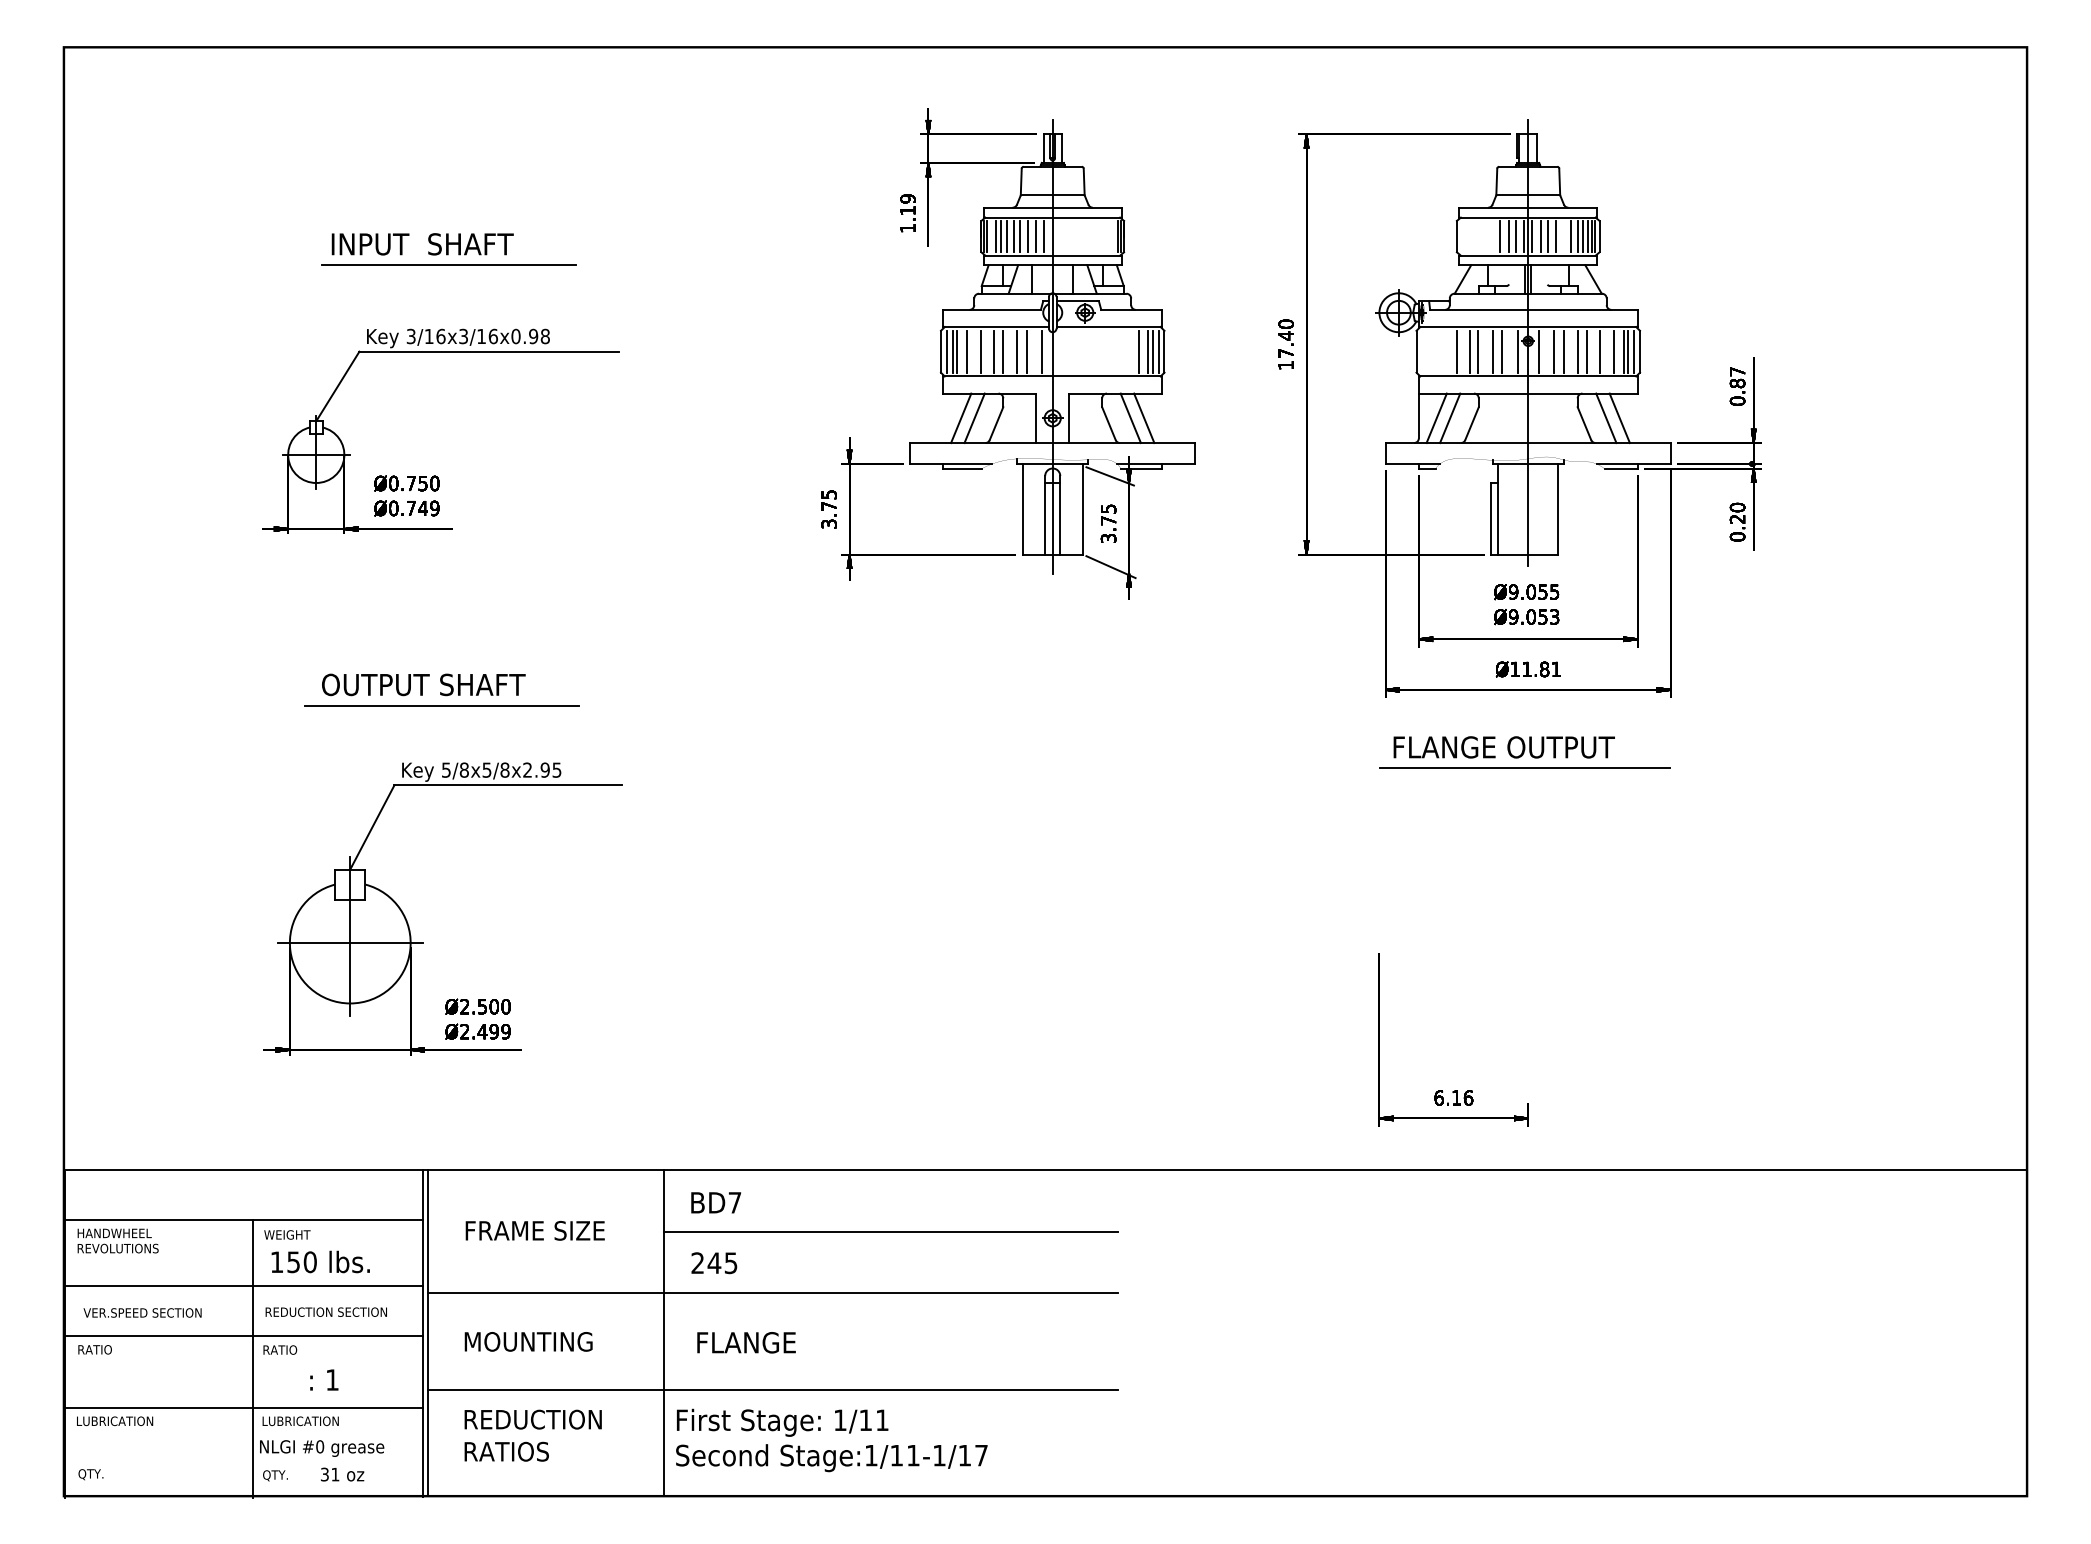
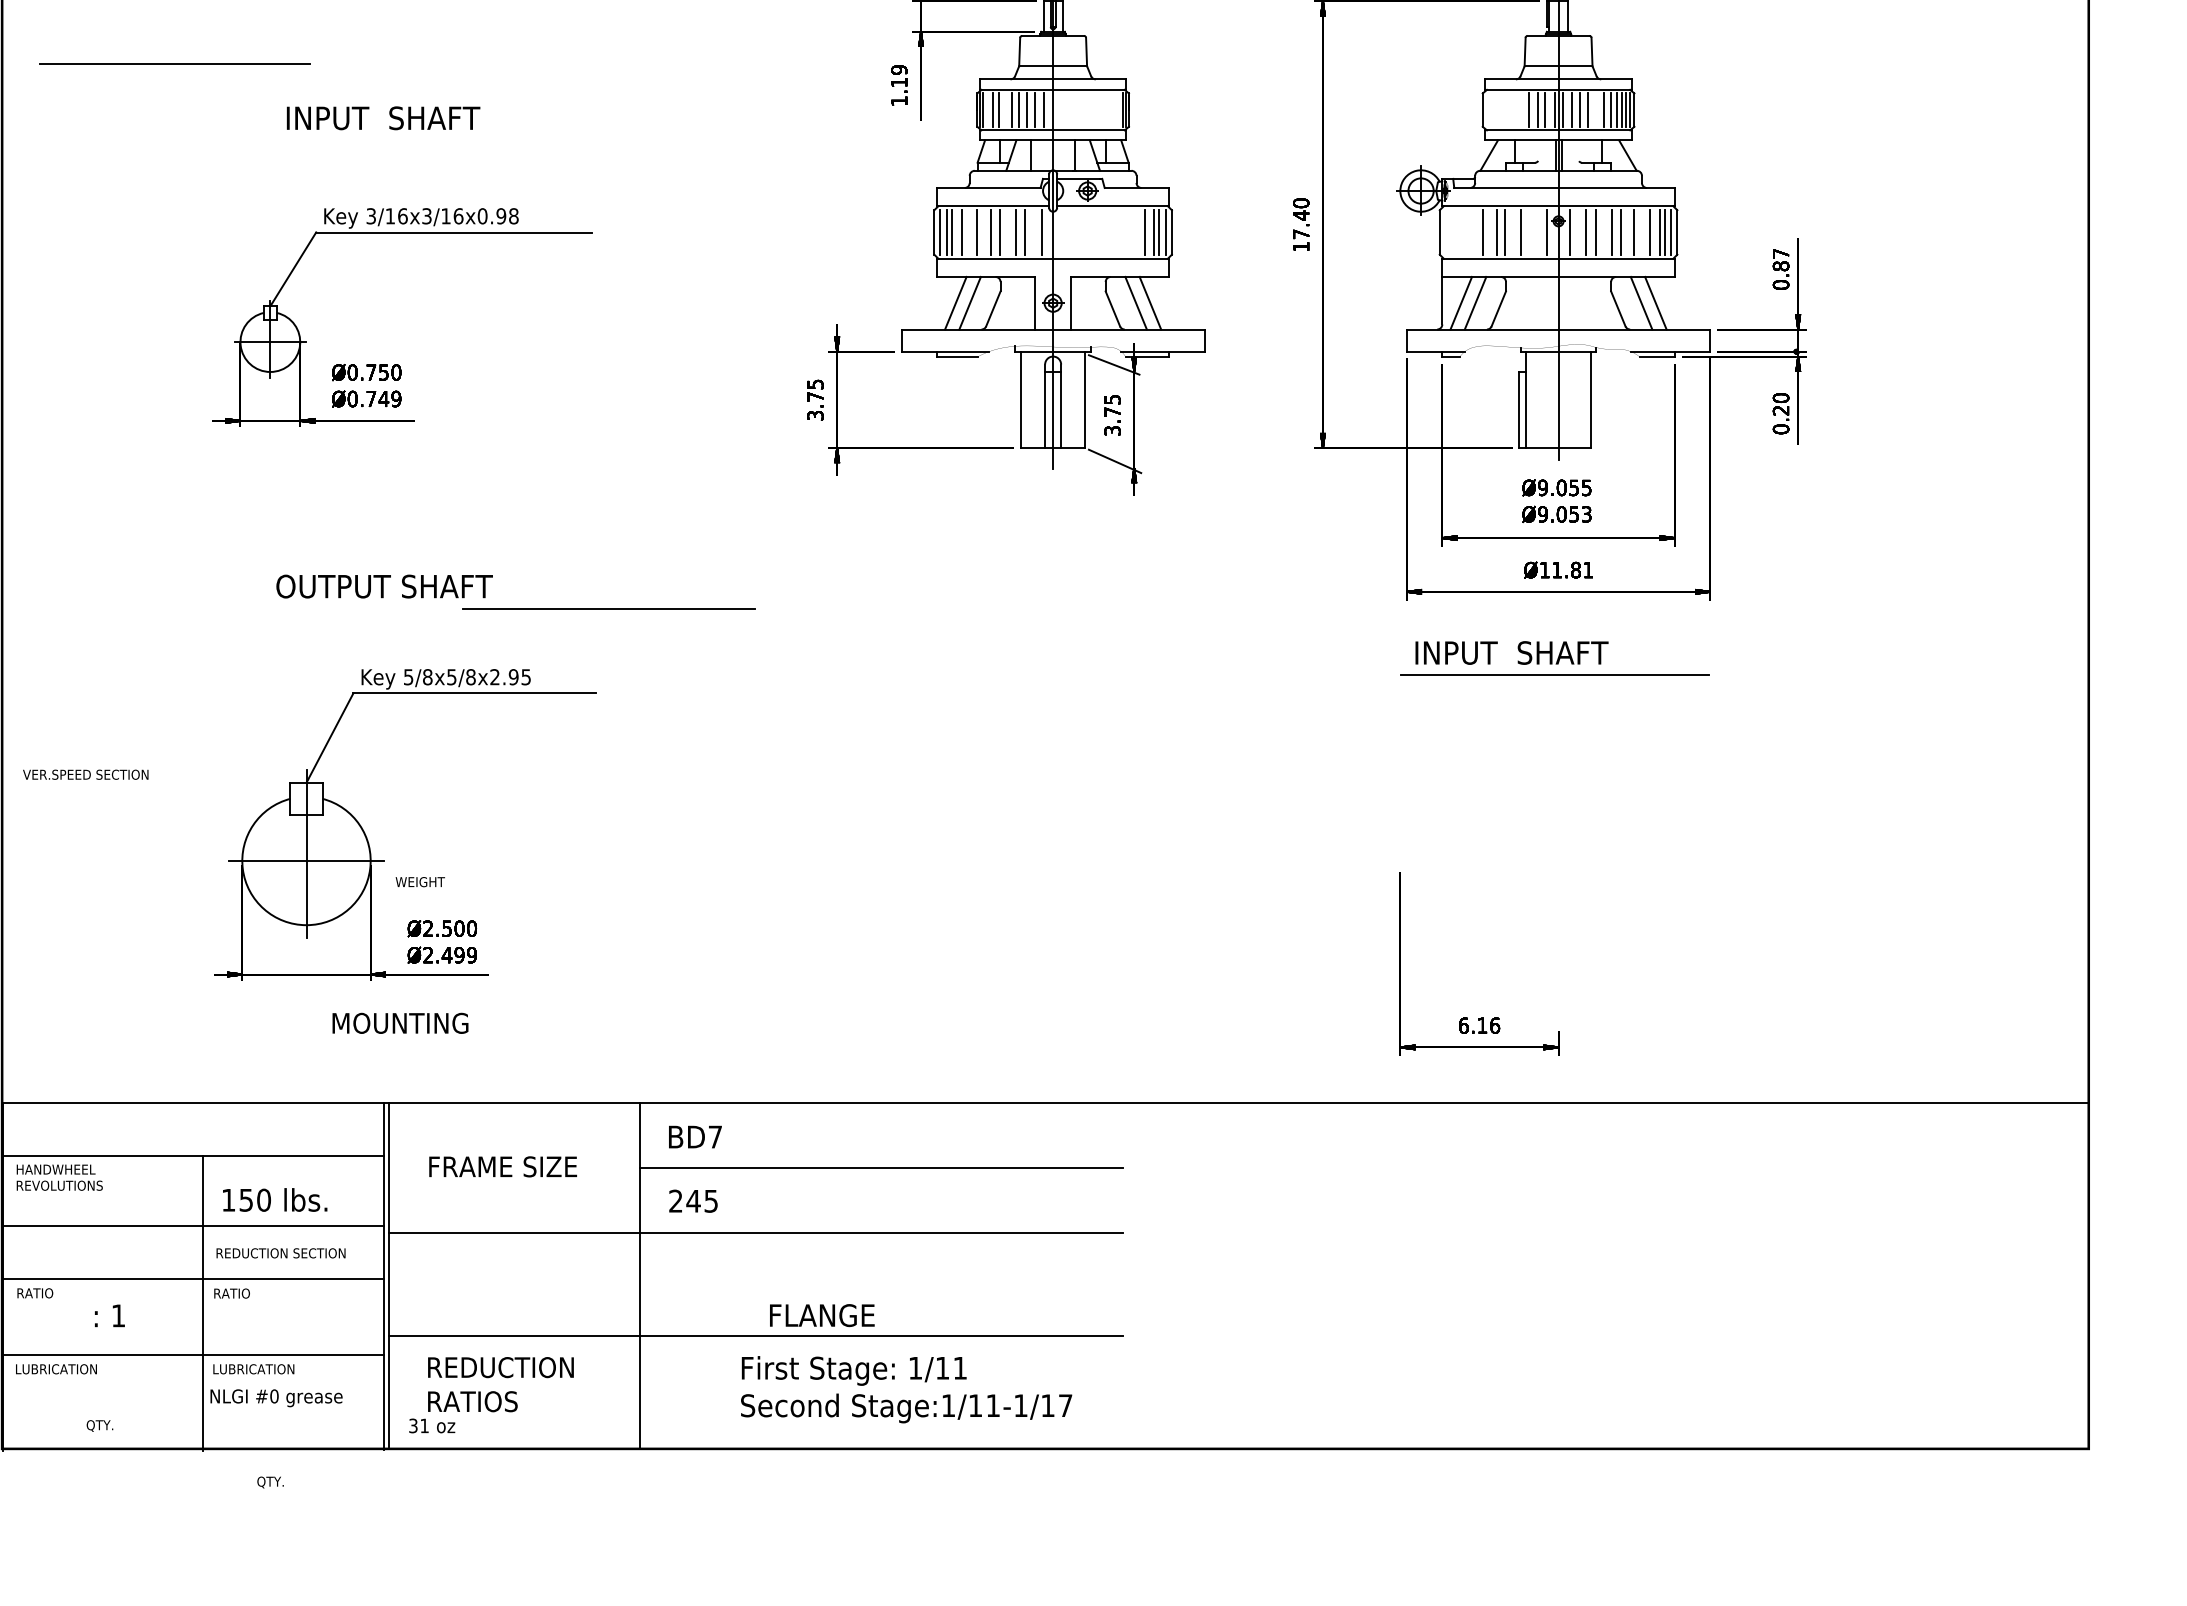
line: (1006, 236) -> (1003, 109), removed
line: (448, 264) -> (174, 63), moved
line: (1502, 351) -> (1531, 232), removed
line: (441, 705) -> (608, 608), moved
text: (1505, 747) -> (1534, 653), FLANGE OUTPUT -> INPUT  SHAFT
text: (287, 1234) -> (420, 881), moved
text: (142, 1312) -> (85, 774), moved
text: (528, 1341) -> (400, 1023), moved
text: (746, 1342) -> (822, 1315), moved
text: (324, 1379) -> (110, 1315), moved
text: (831, 1440) -> (906, 1389), moved
text: (90, 1474) -> (99, 1425), moved
text: (342, 1474) -> (432, 1425), moved
text: (275, 1475) -> (270, 1482), moved

